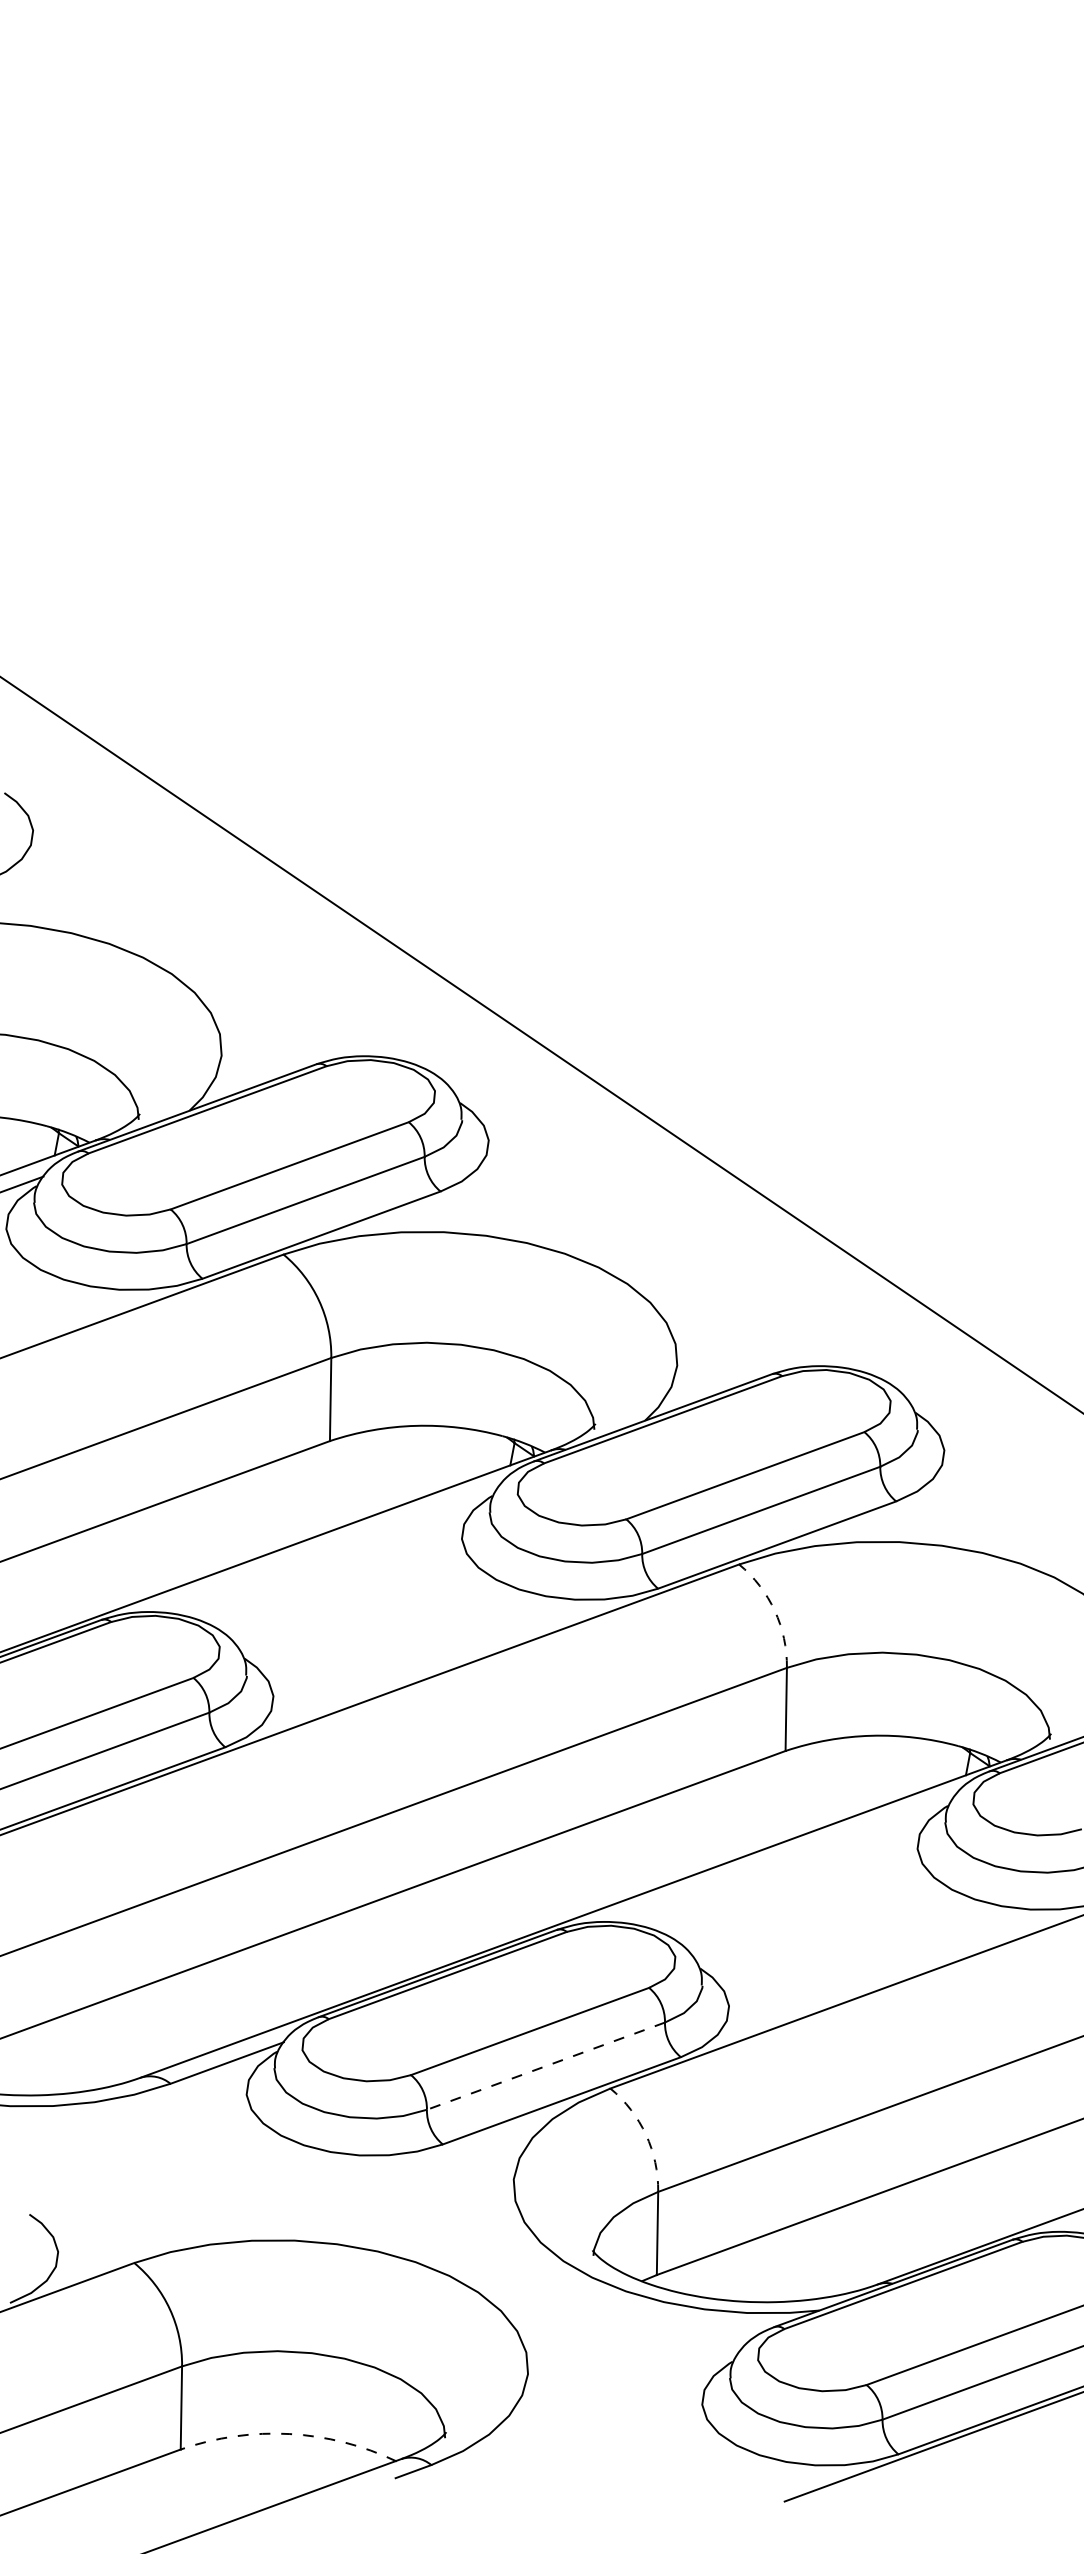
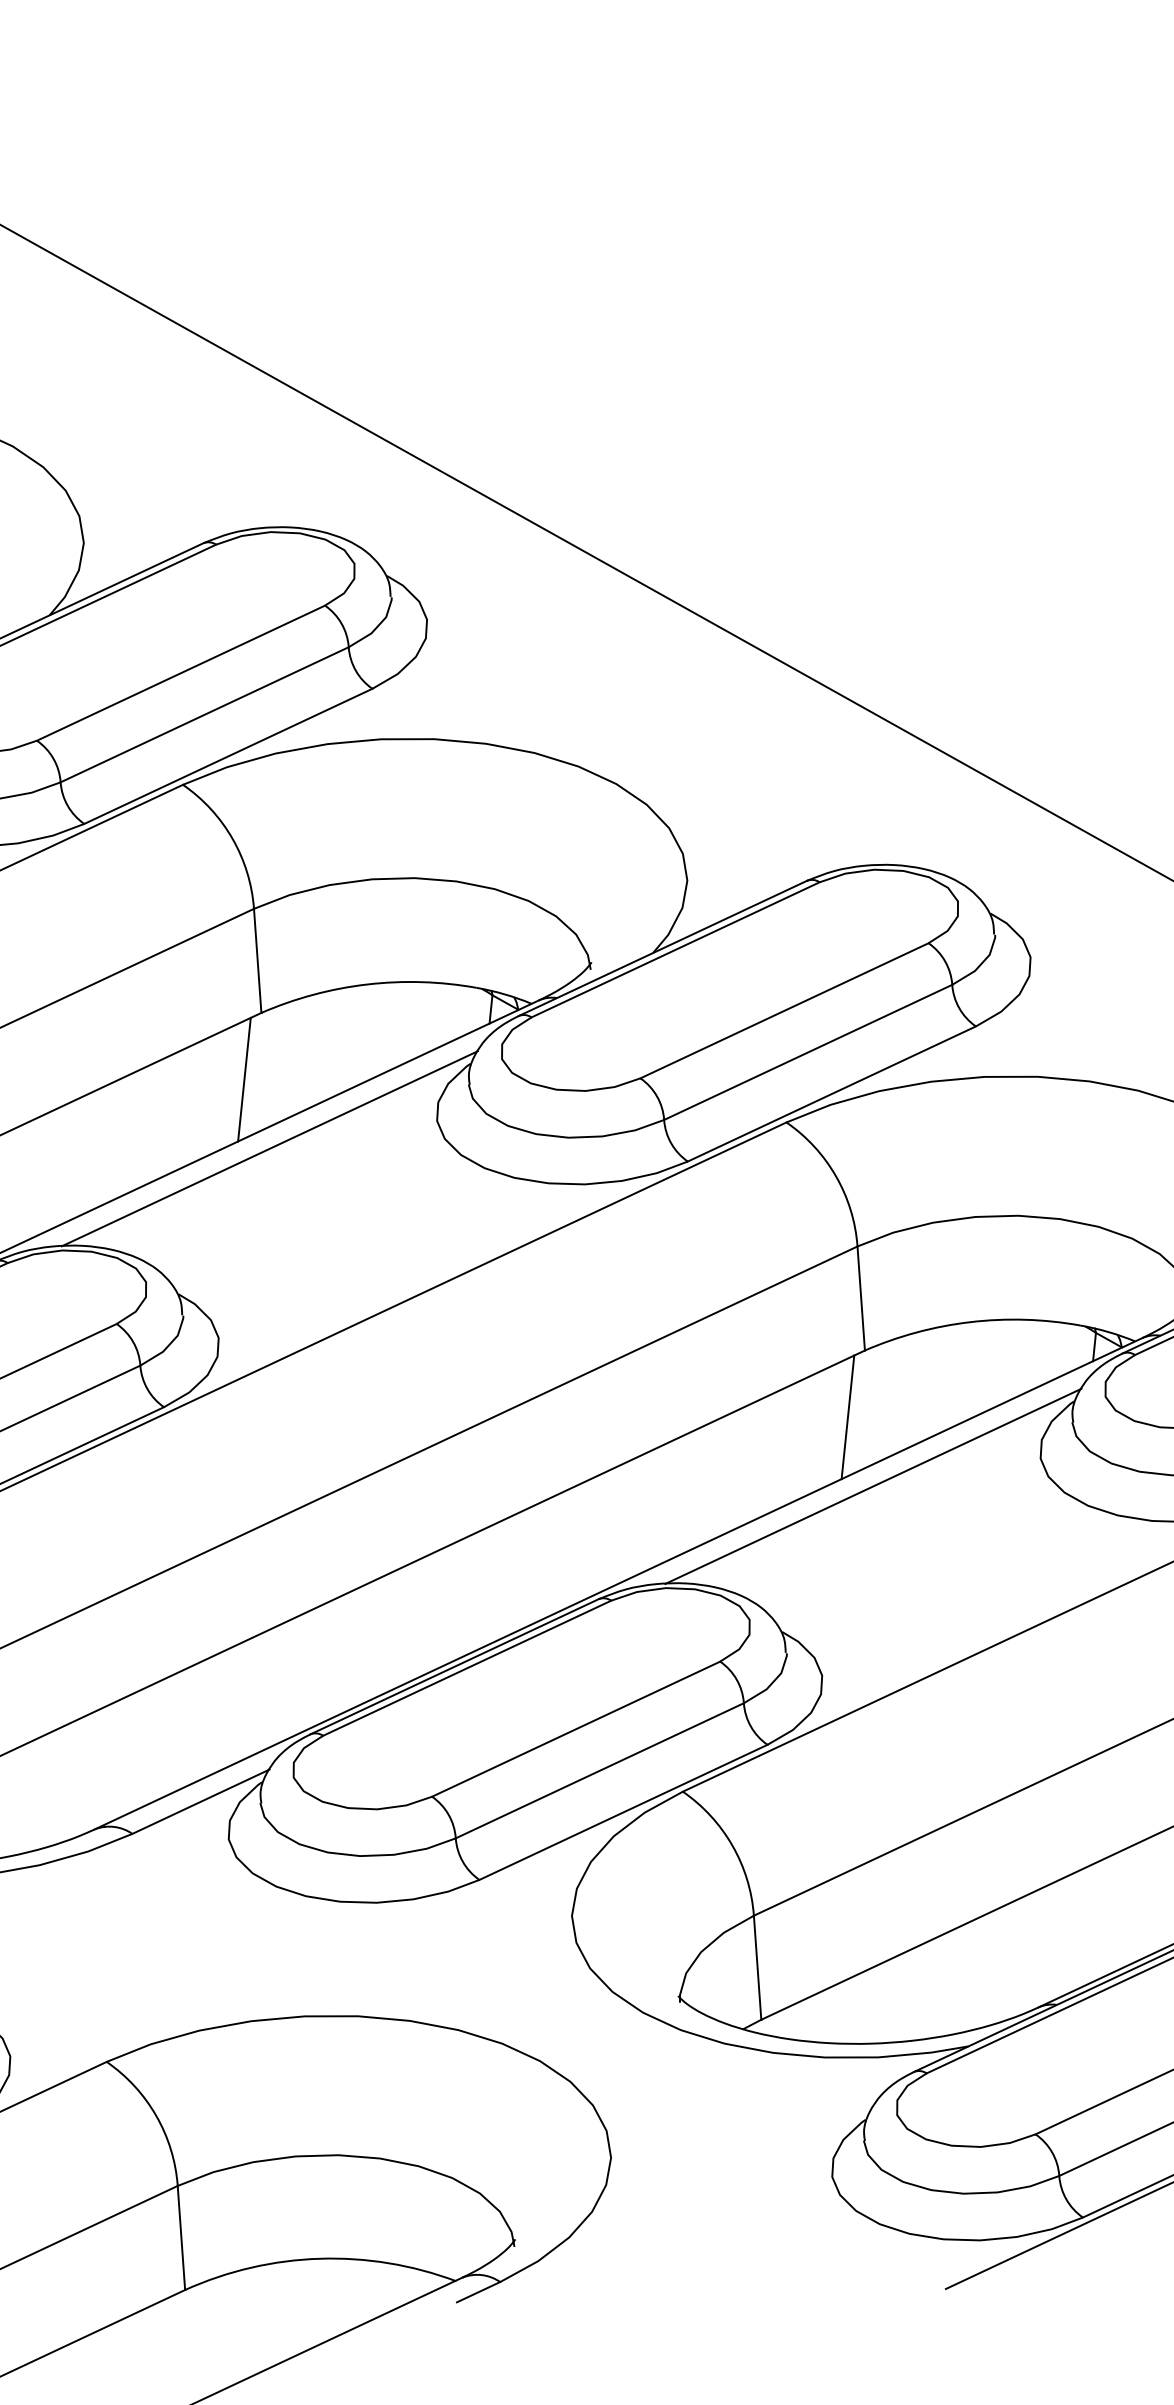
line: (311, 1492) -> (243, 1079), added
line: (327, 1549) -> (270, 1148), added
arc: (774, 1610) -> (835, 1176), dashed -> solid
line: (767, 1802) -> (847, 1416), added
line: (782, 1859) -> (872, 1486), added
line: (545, 2066) -> (599, 1771), dashed -> solid
arc: (646, 2134) -> (732, 1845), dashed -> solid
arc: (289, 2434) -> (319, 2259), dashed -> solid

